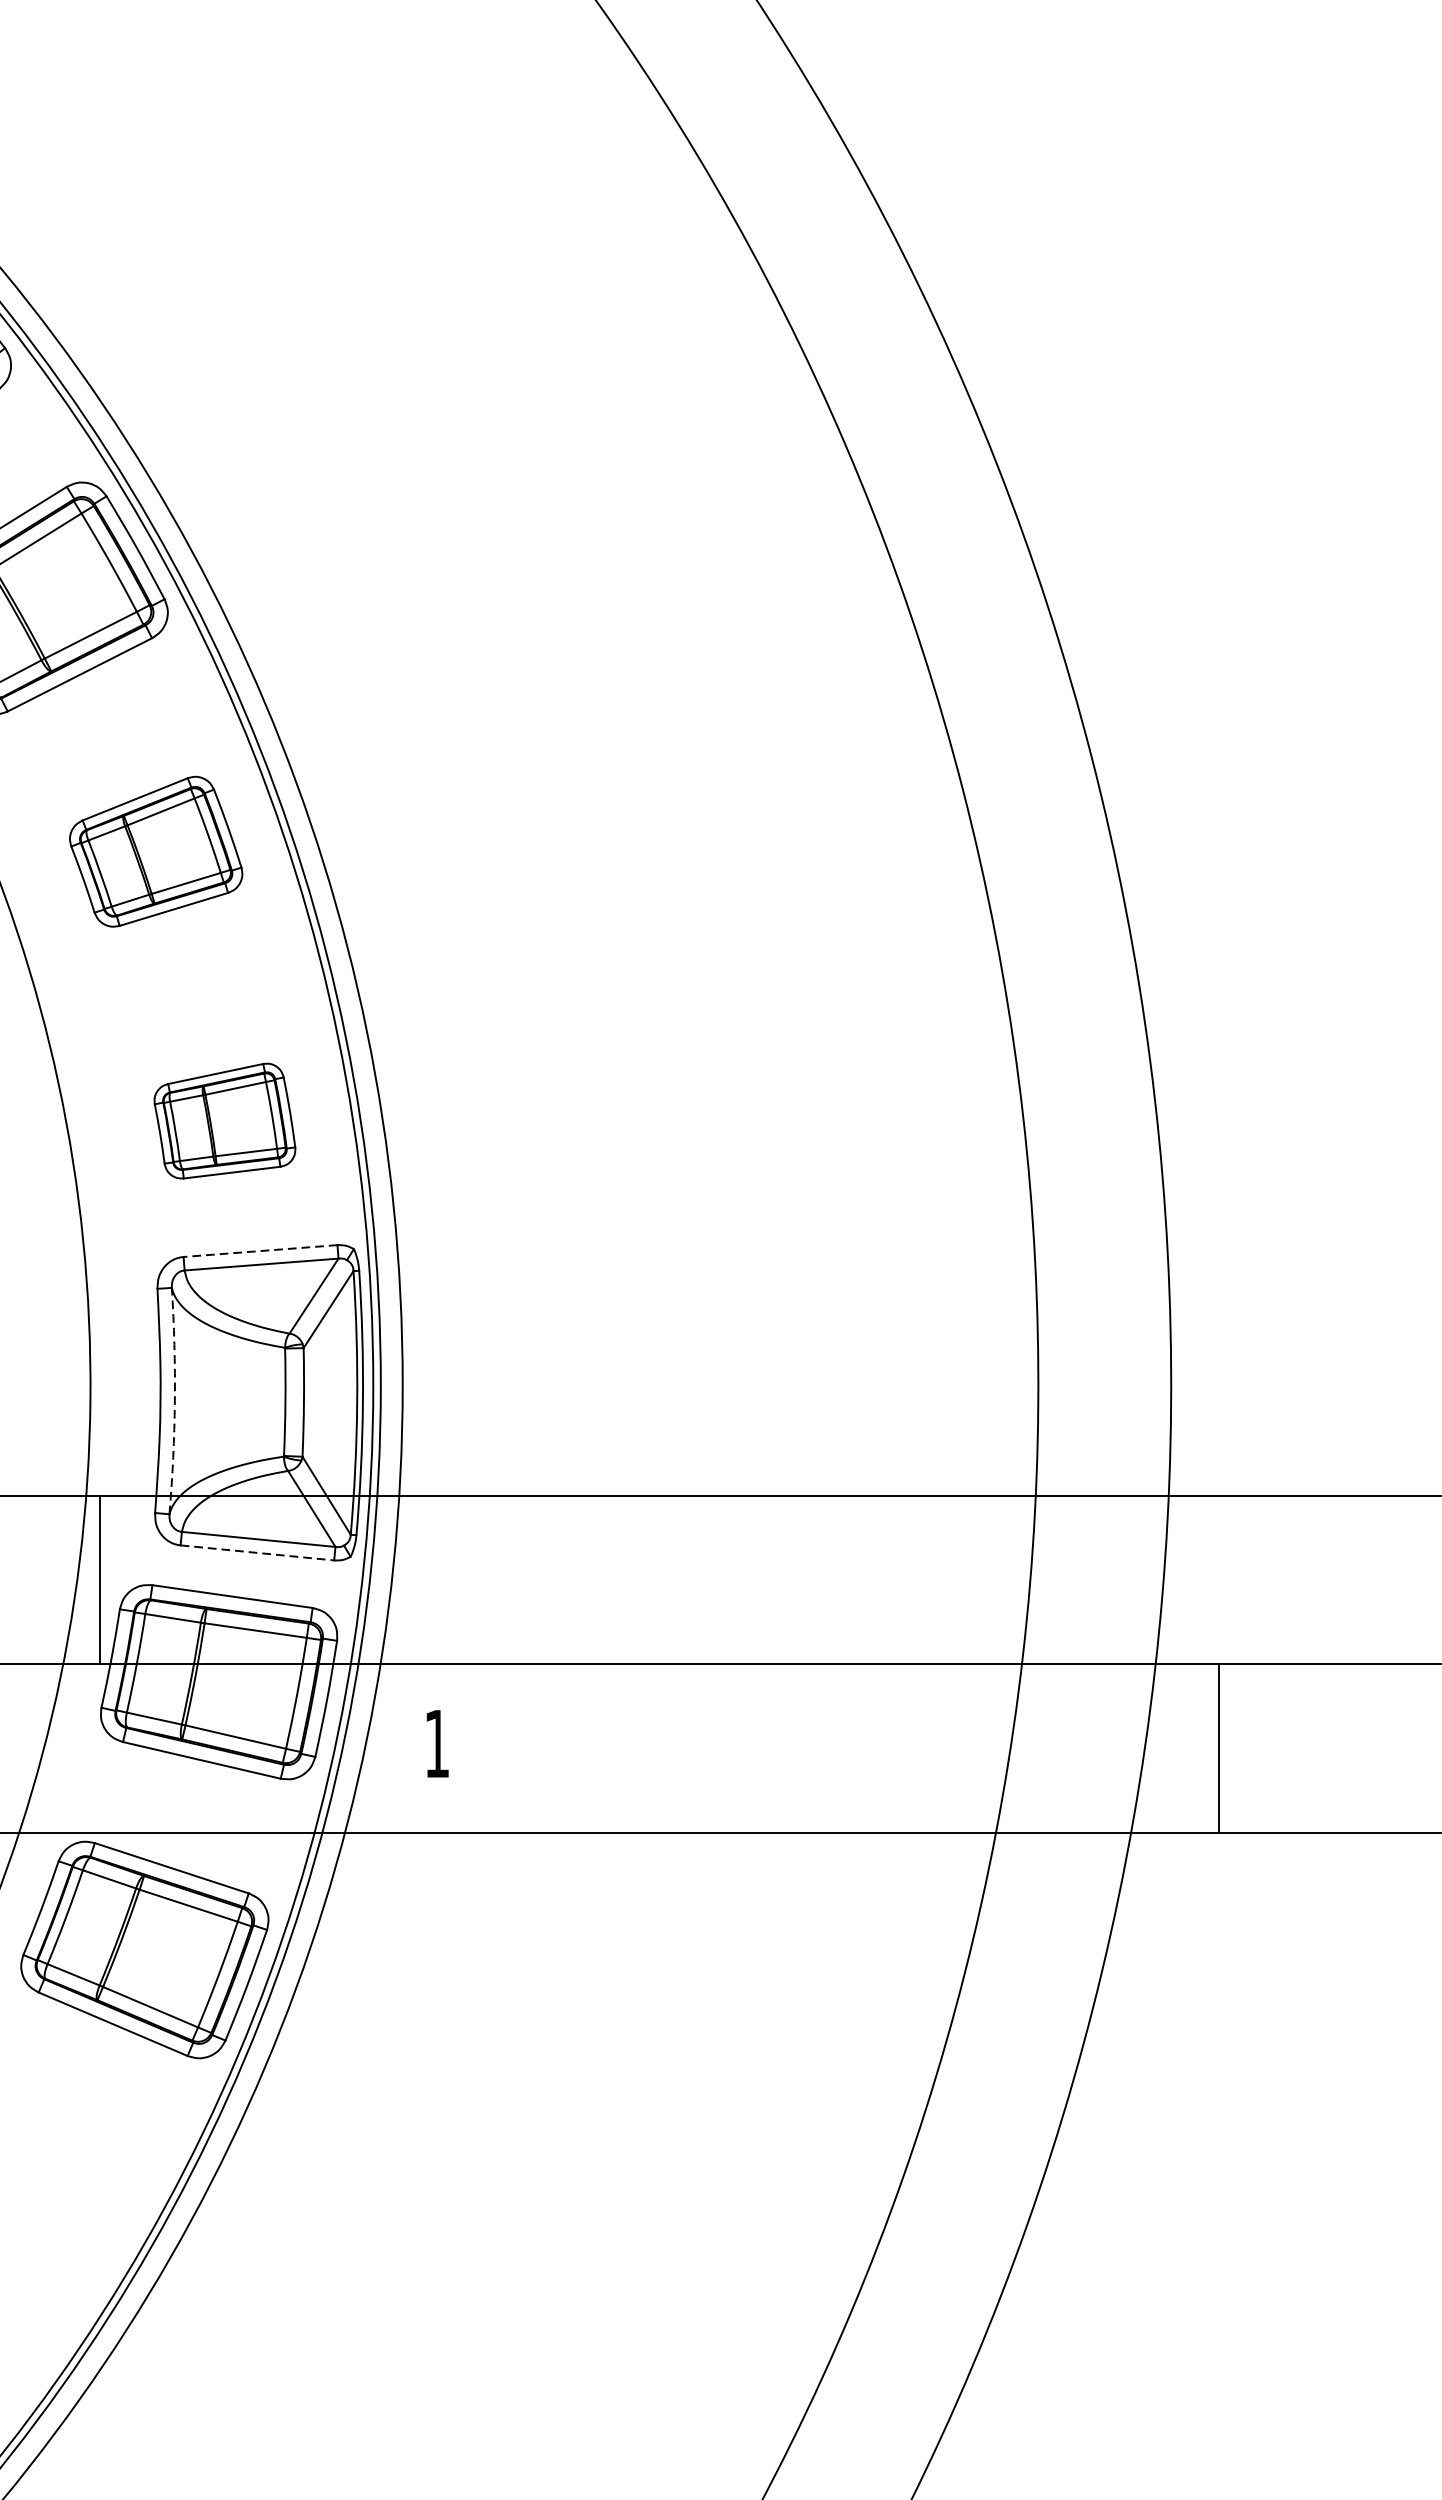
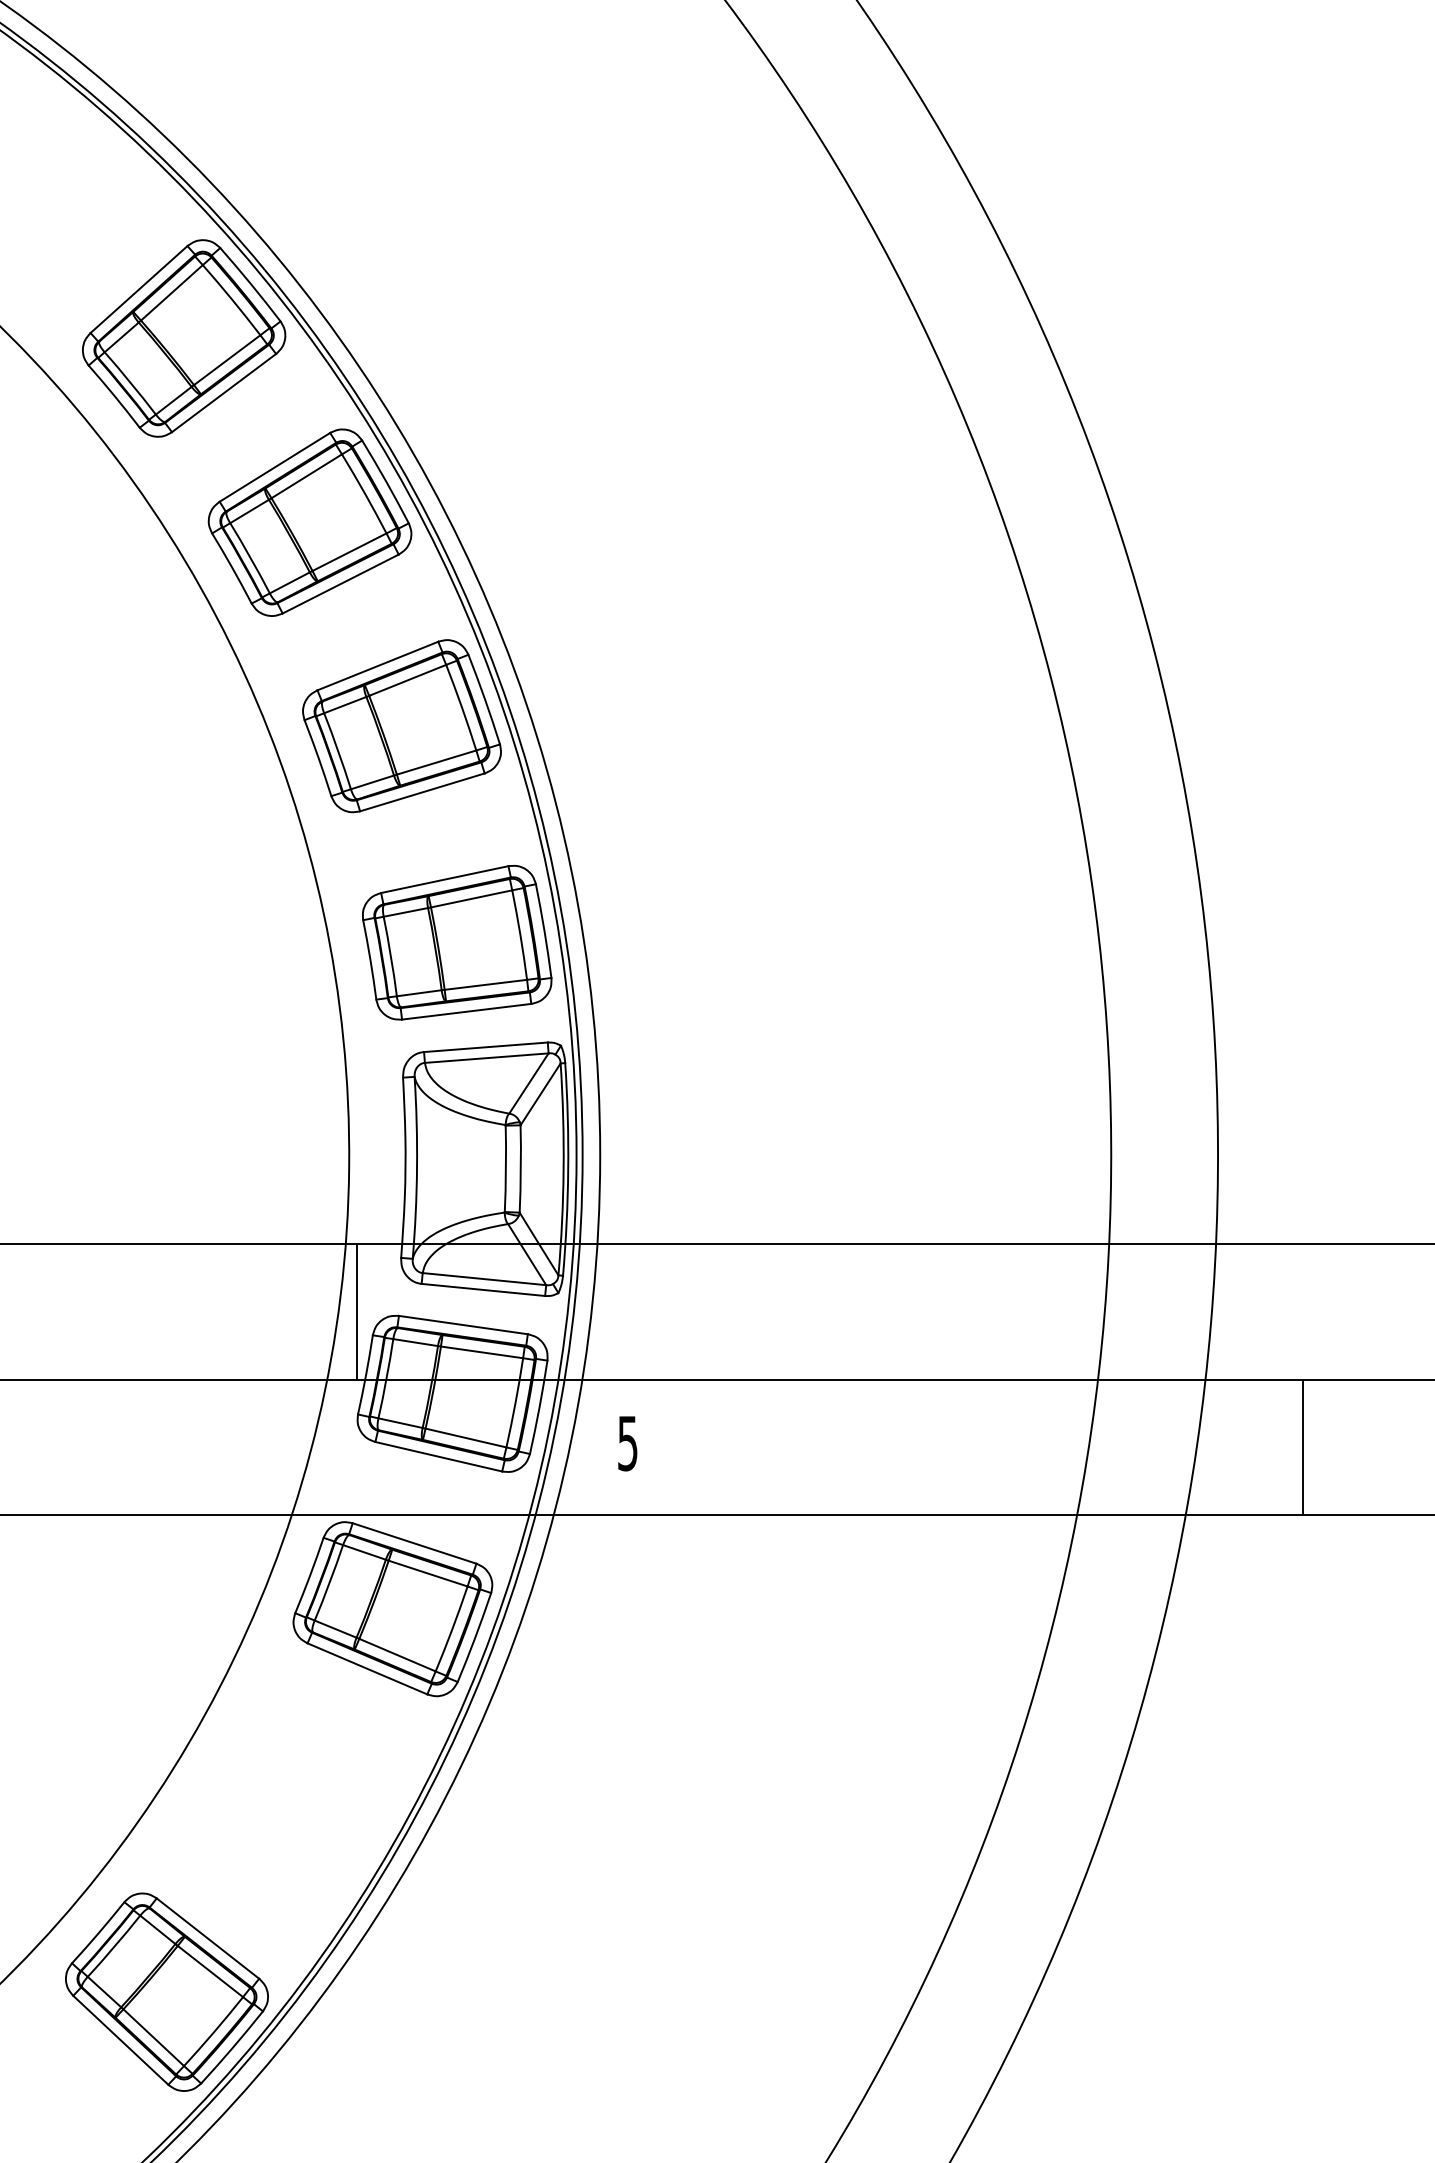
part: (155, 852) -> (401, 726), size x1.43
part: (225, 1120) -> (457, 942), size x1.67
line: (260, 1251) -> (485, 1047), dashed -> solid
arc: (175, 1400) -> (417, 1167), dashed -> solid
line: (257, 1553) -> (483, 1290), dashed -> solid
text: (436, 1743) -> (627, 1443), 1 -> 5
line: (1219, 1747) -> (1302, 1446), moved

